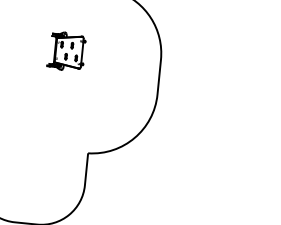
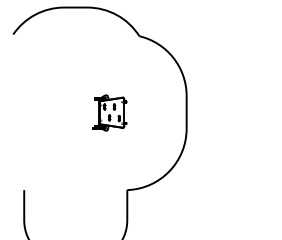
part: (66, 50) -> (109, 112), moved

